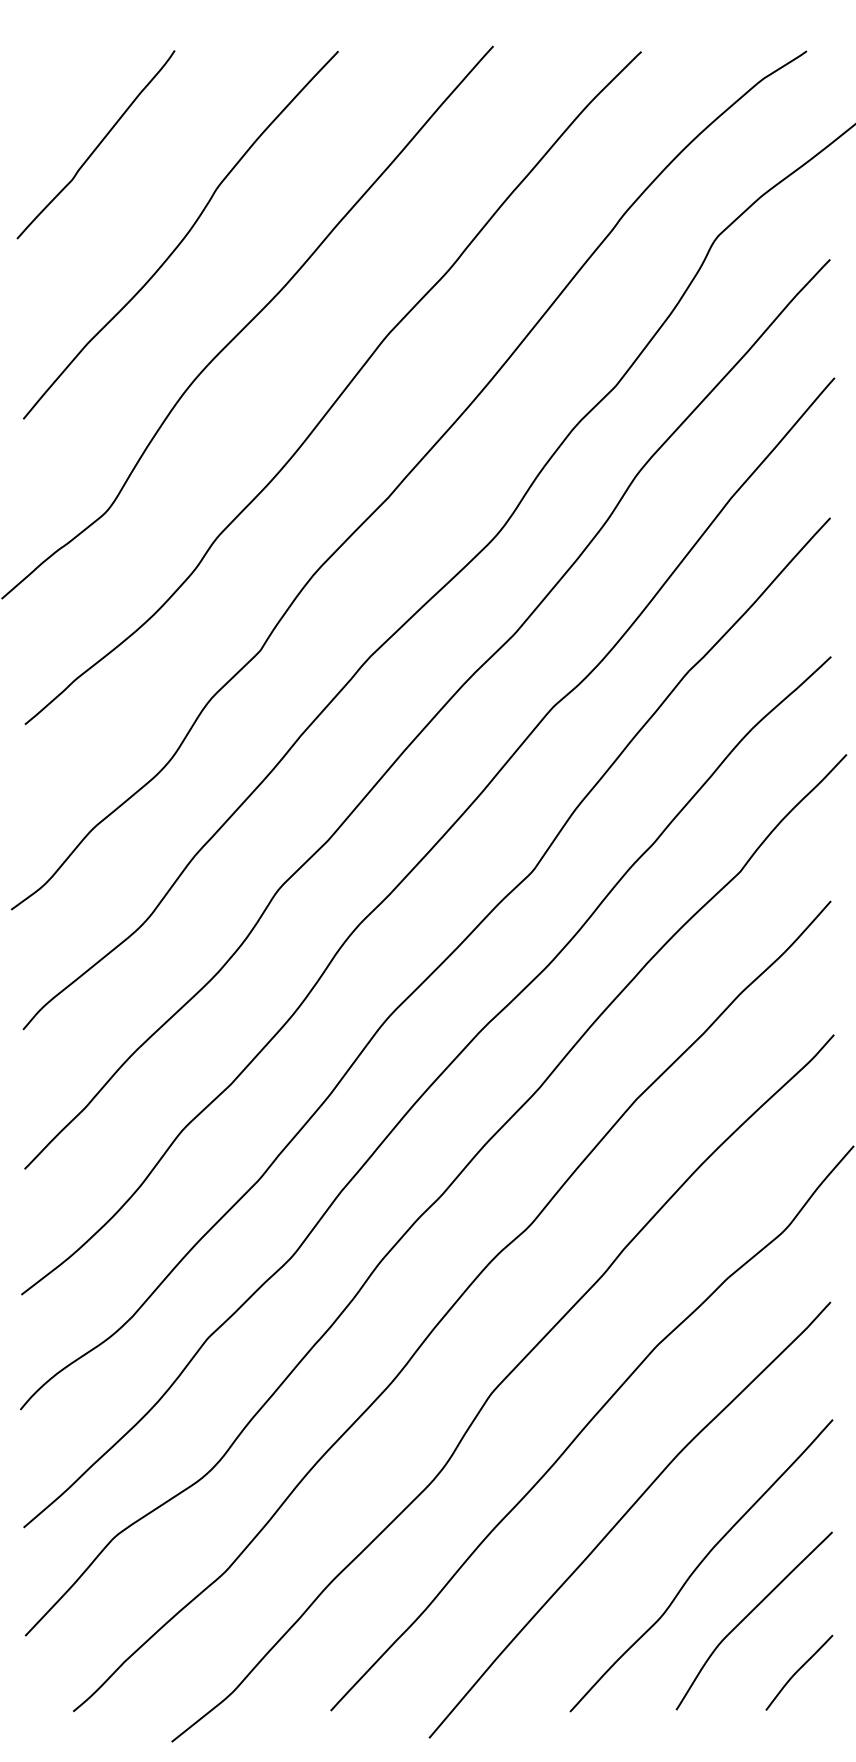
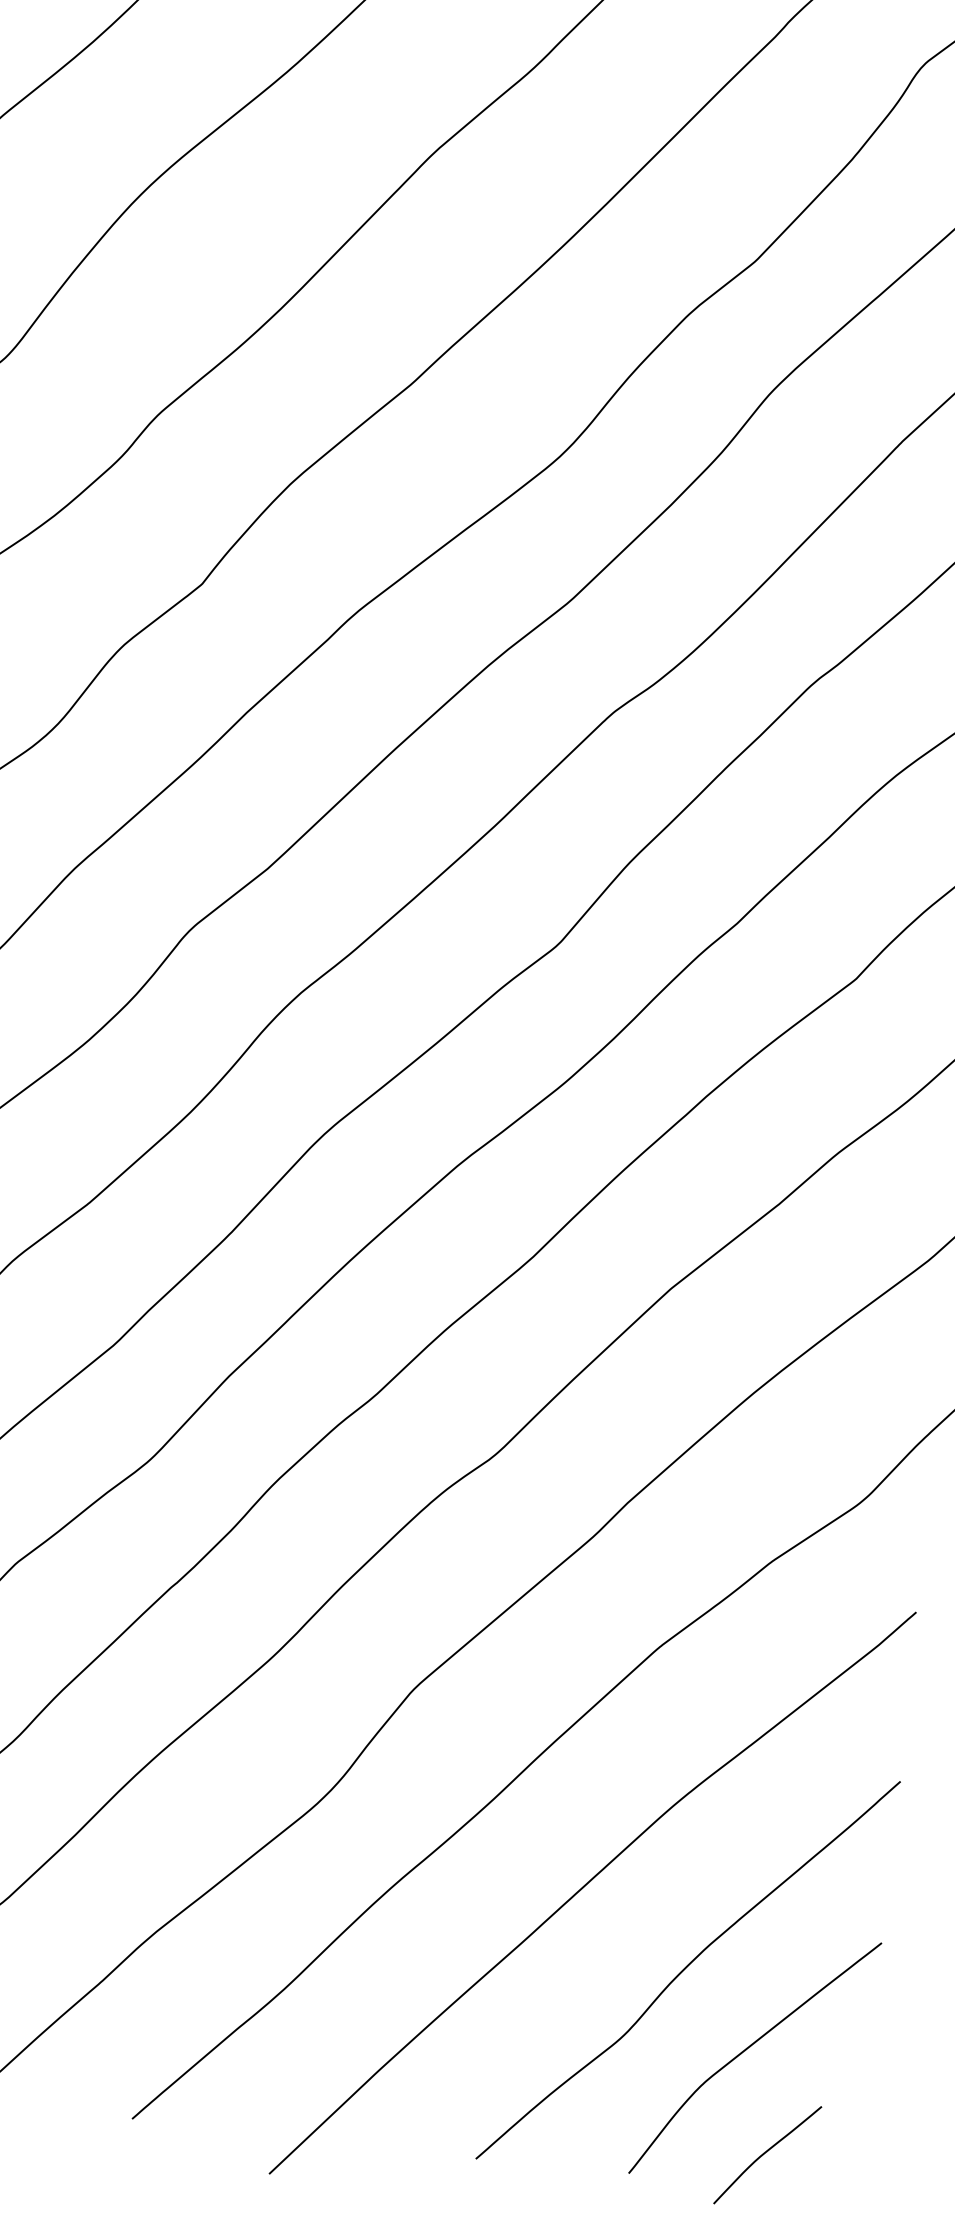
curve: (798, 1671) -> (766, 2153), moved

